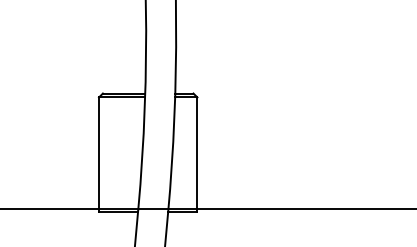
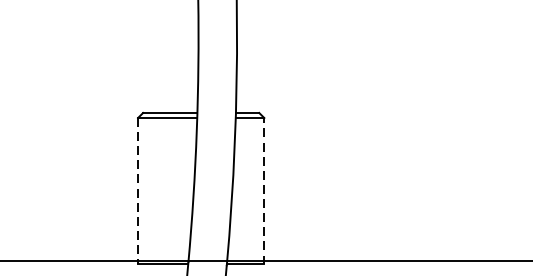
line: (197, 154) -> (264, 191), solid -> dashed
line: (99, 155) -> (138, 192), solid -> dashed

